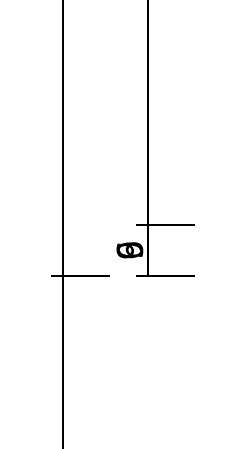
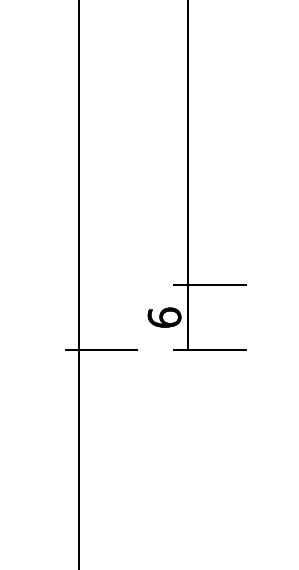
text: (129, 250) -> (164, 317), 9 -> 6

